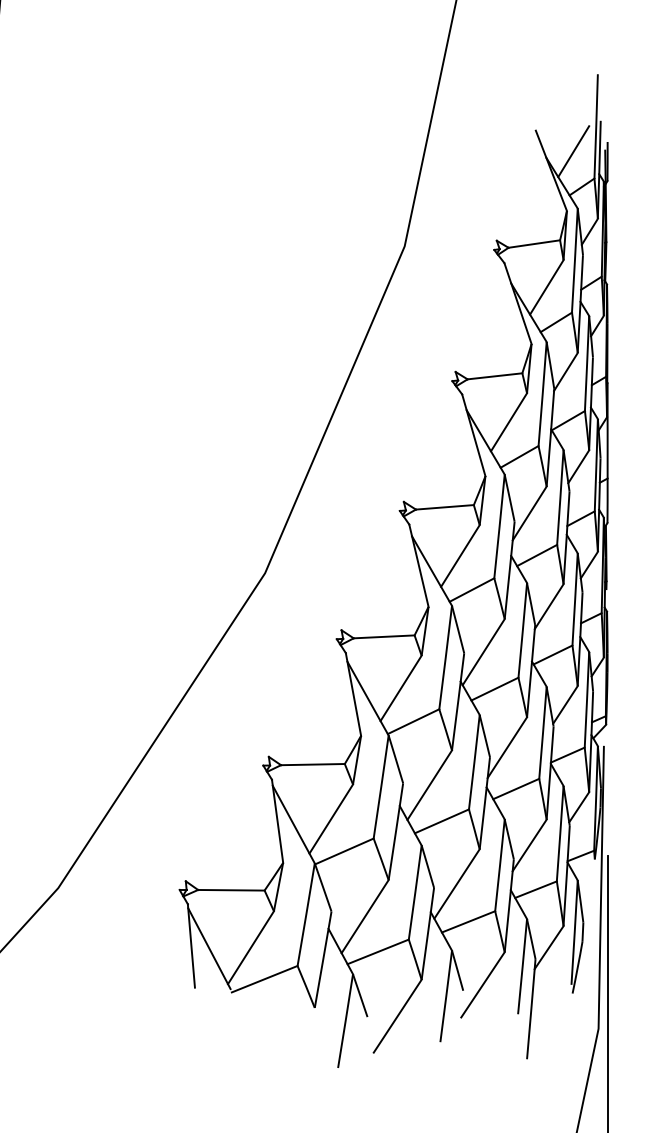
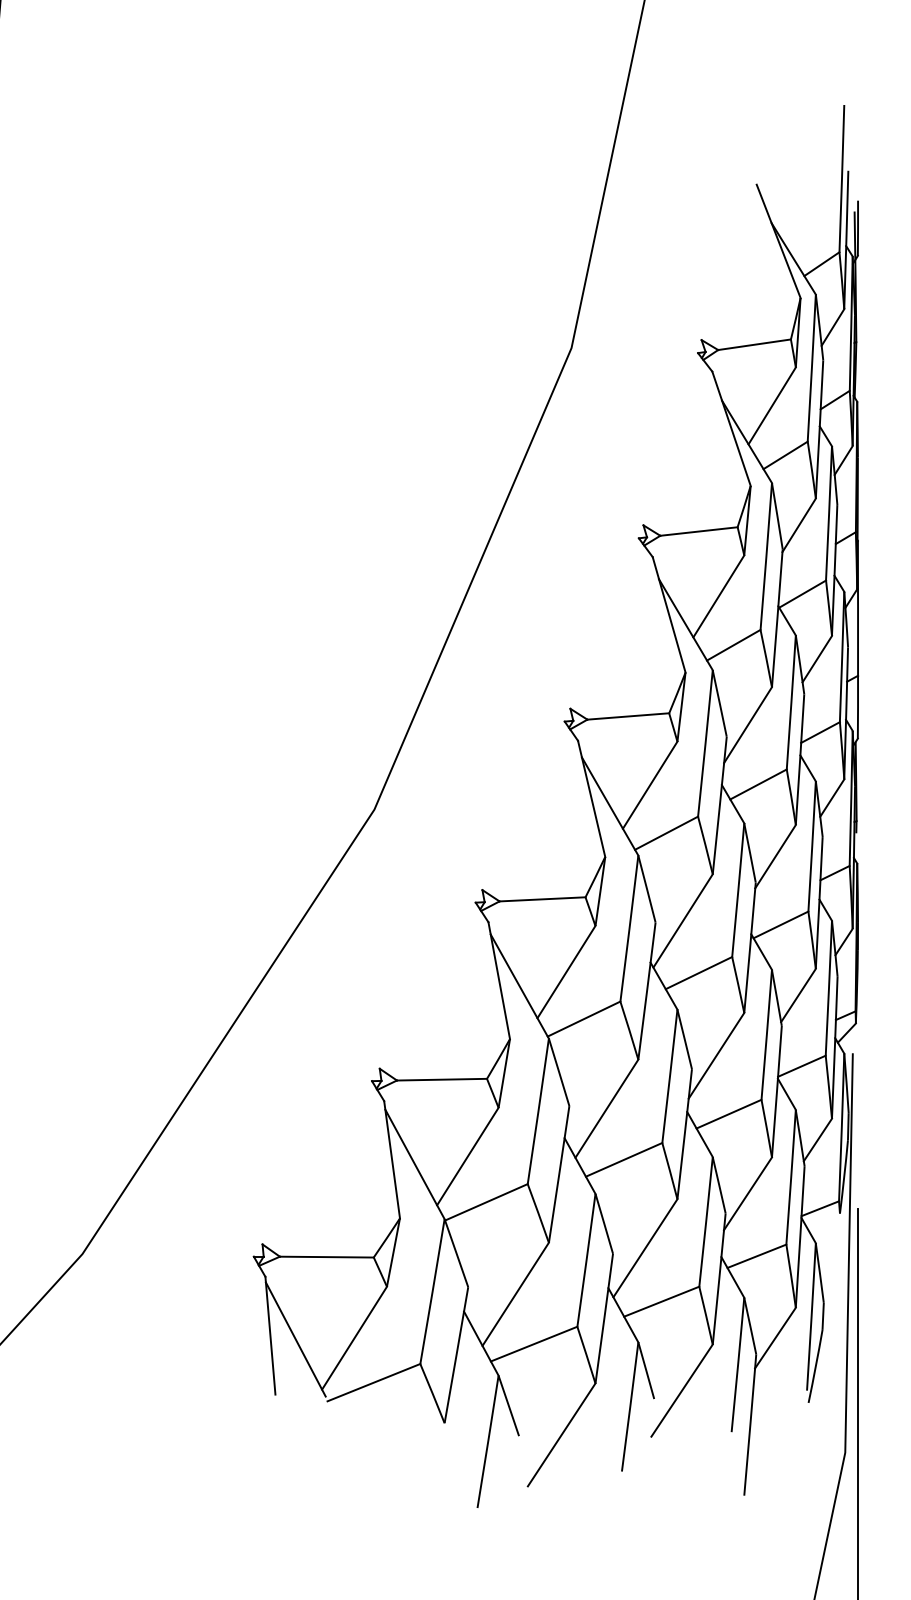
line: (573, 151) -> (809, 214), removed

